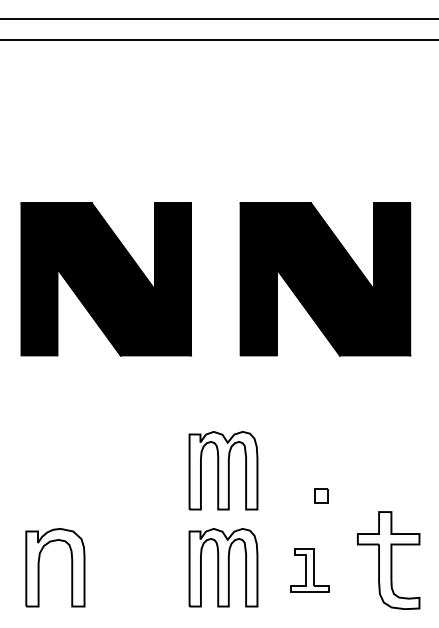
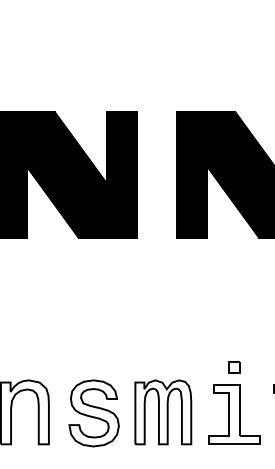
part: (223, 470) -> (163, 332), removed
part: (321, 495) -> (234, 366), moved
part: (139, 568) -> (94, 413), added
part: (310, 570) -> (234, 414), size x1.67

